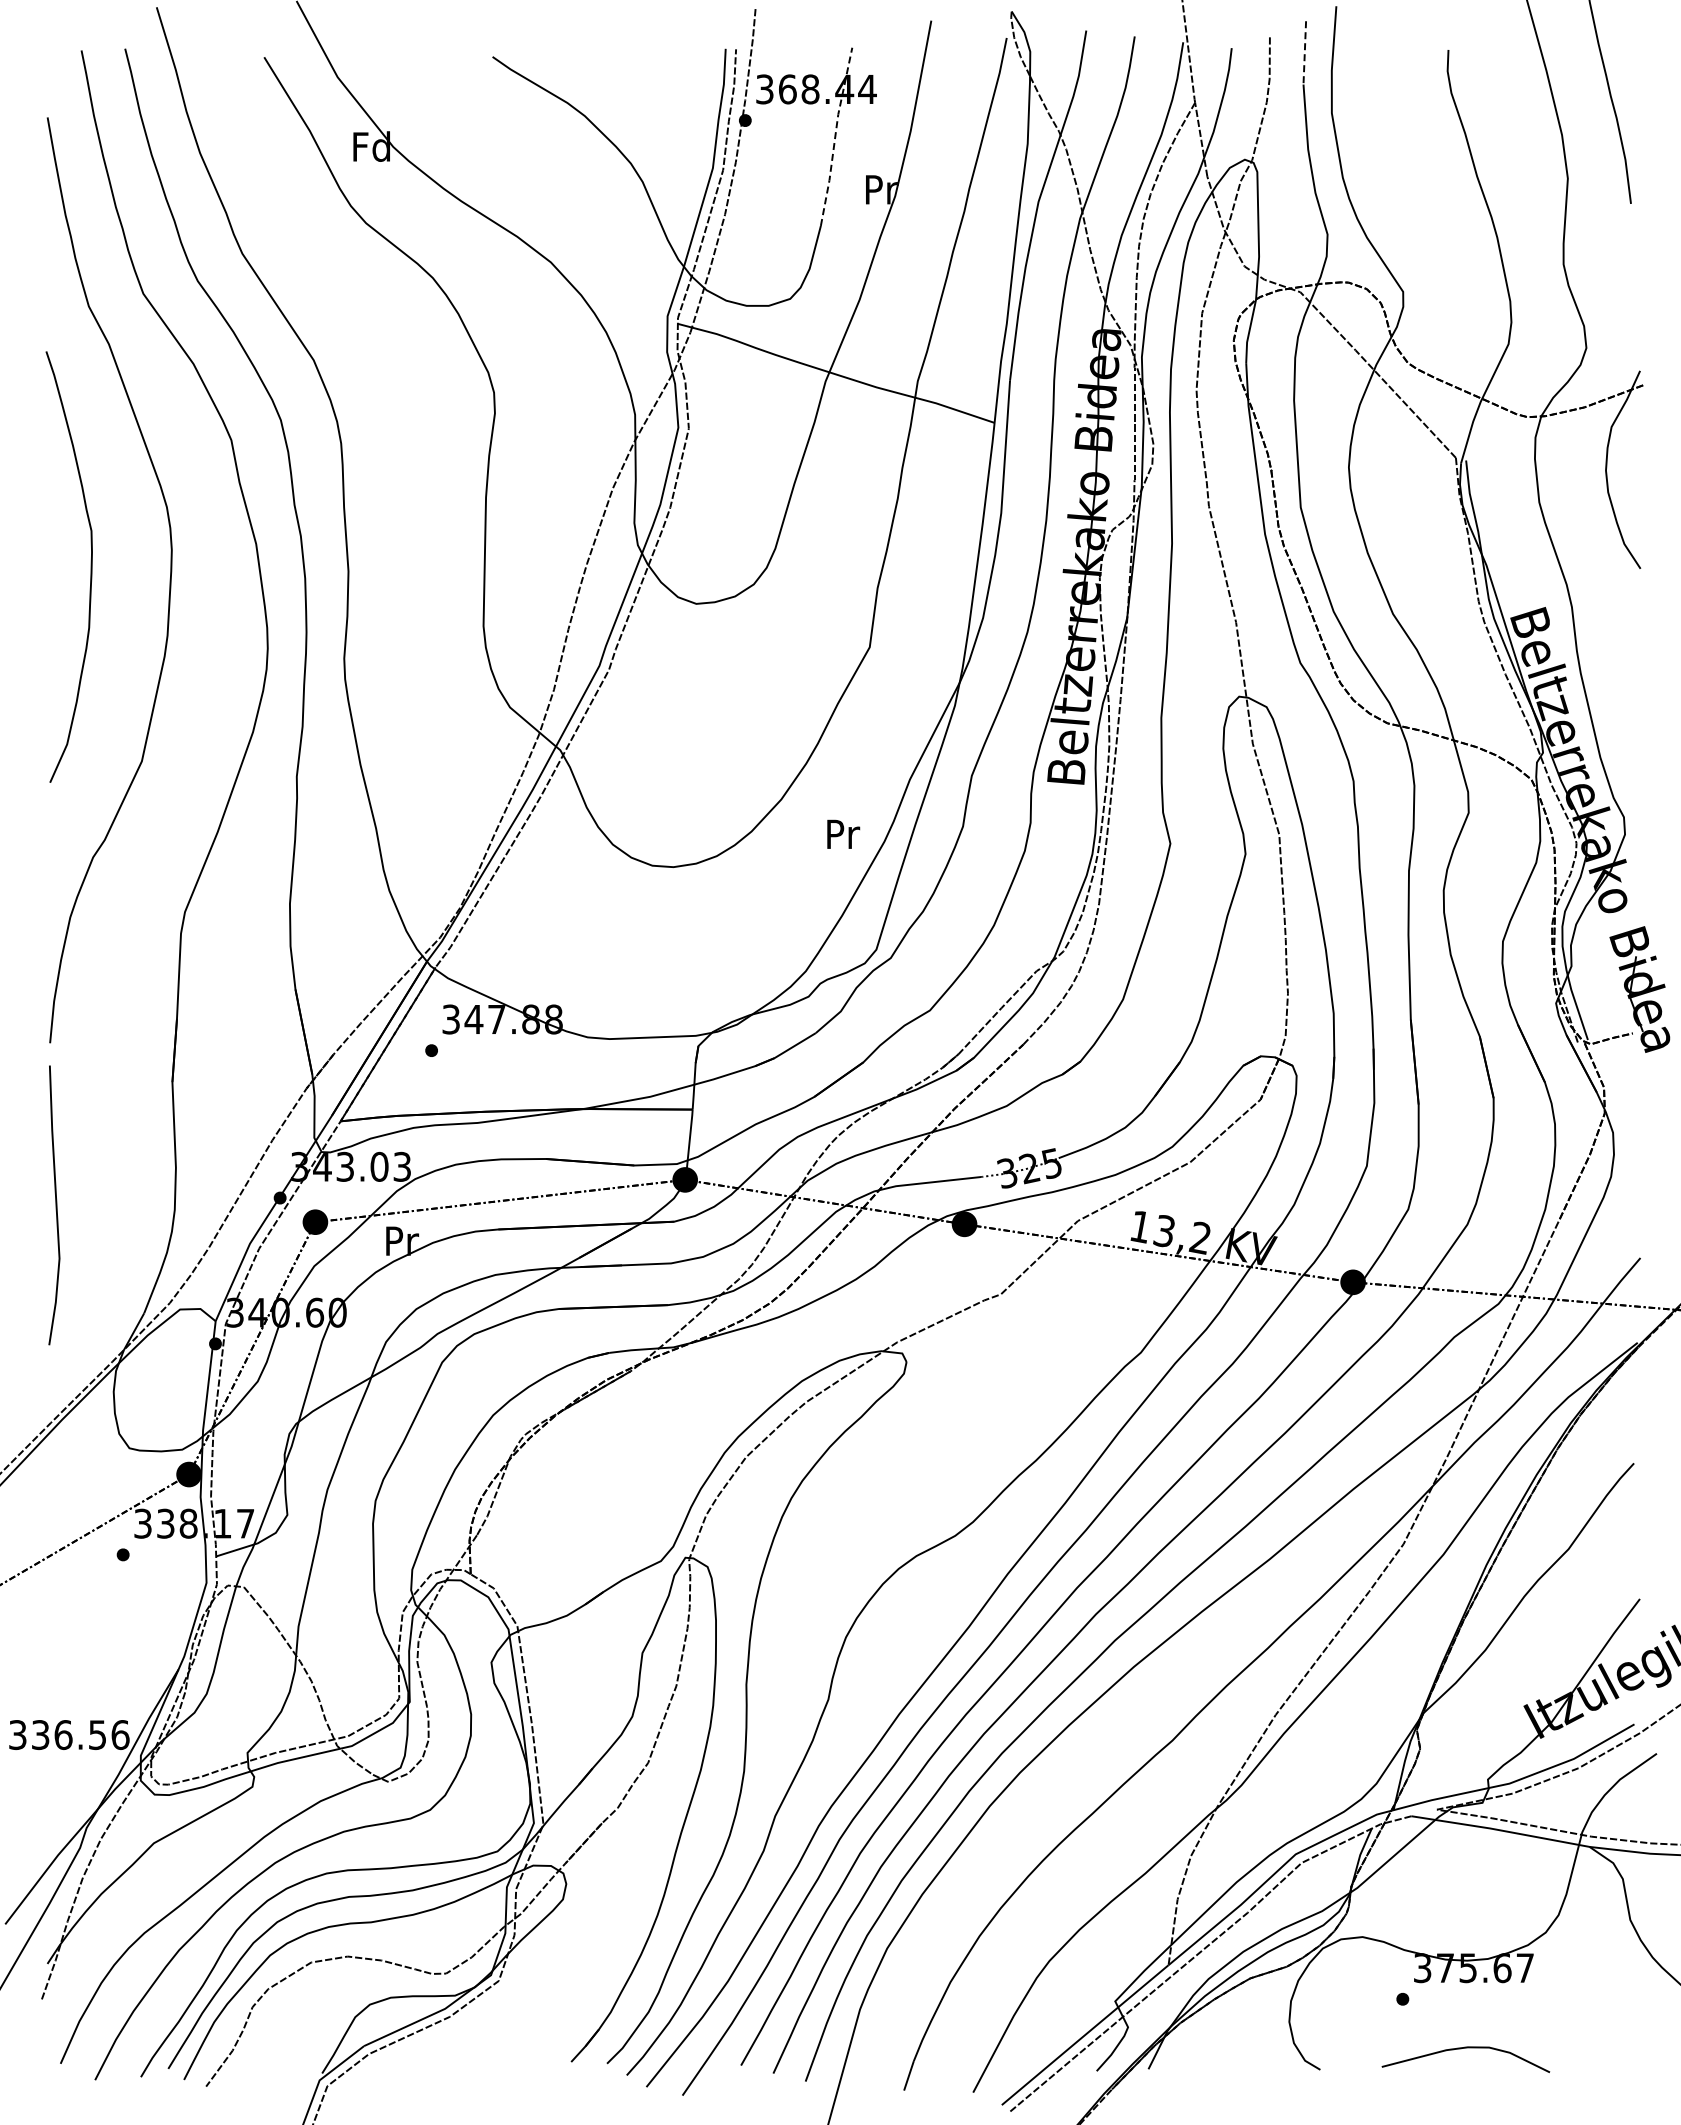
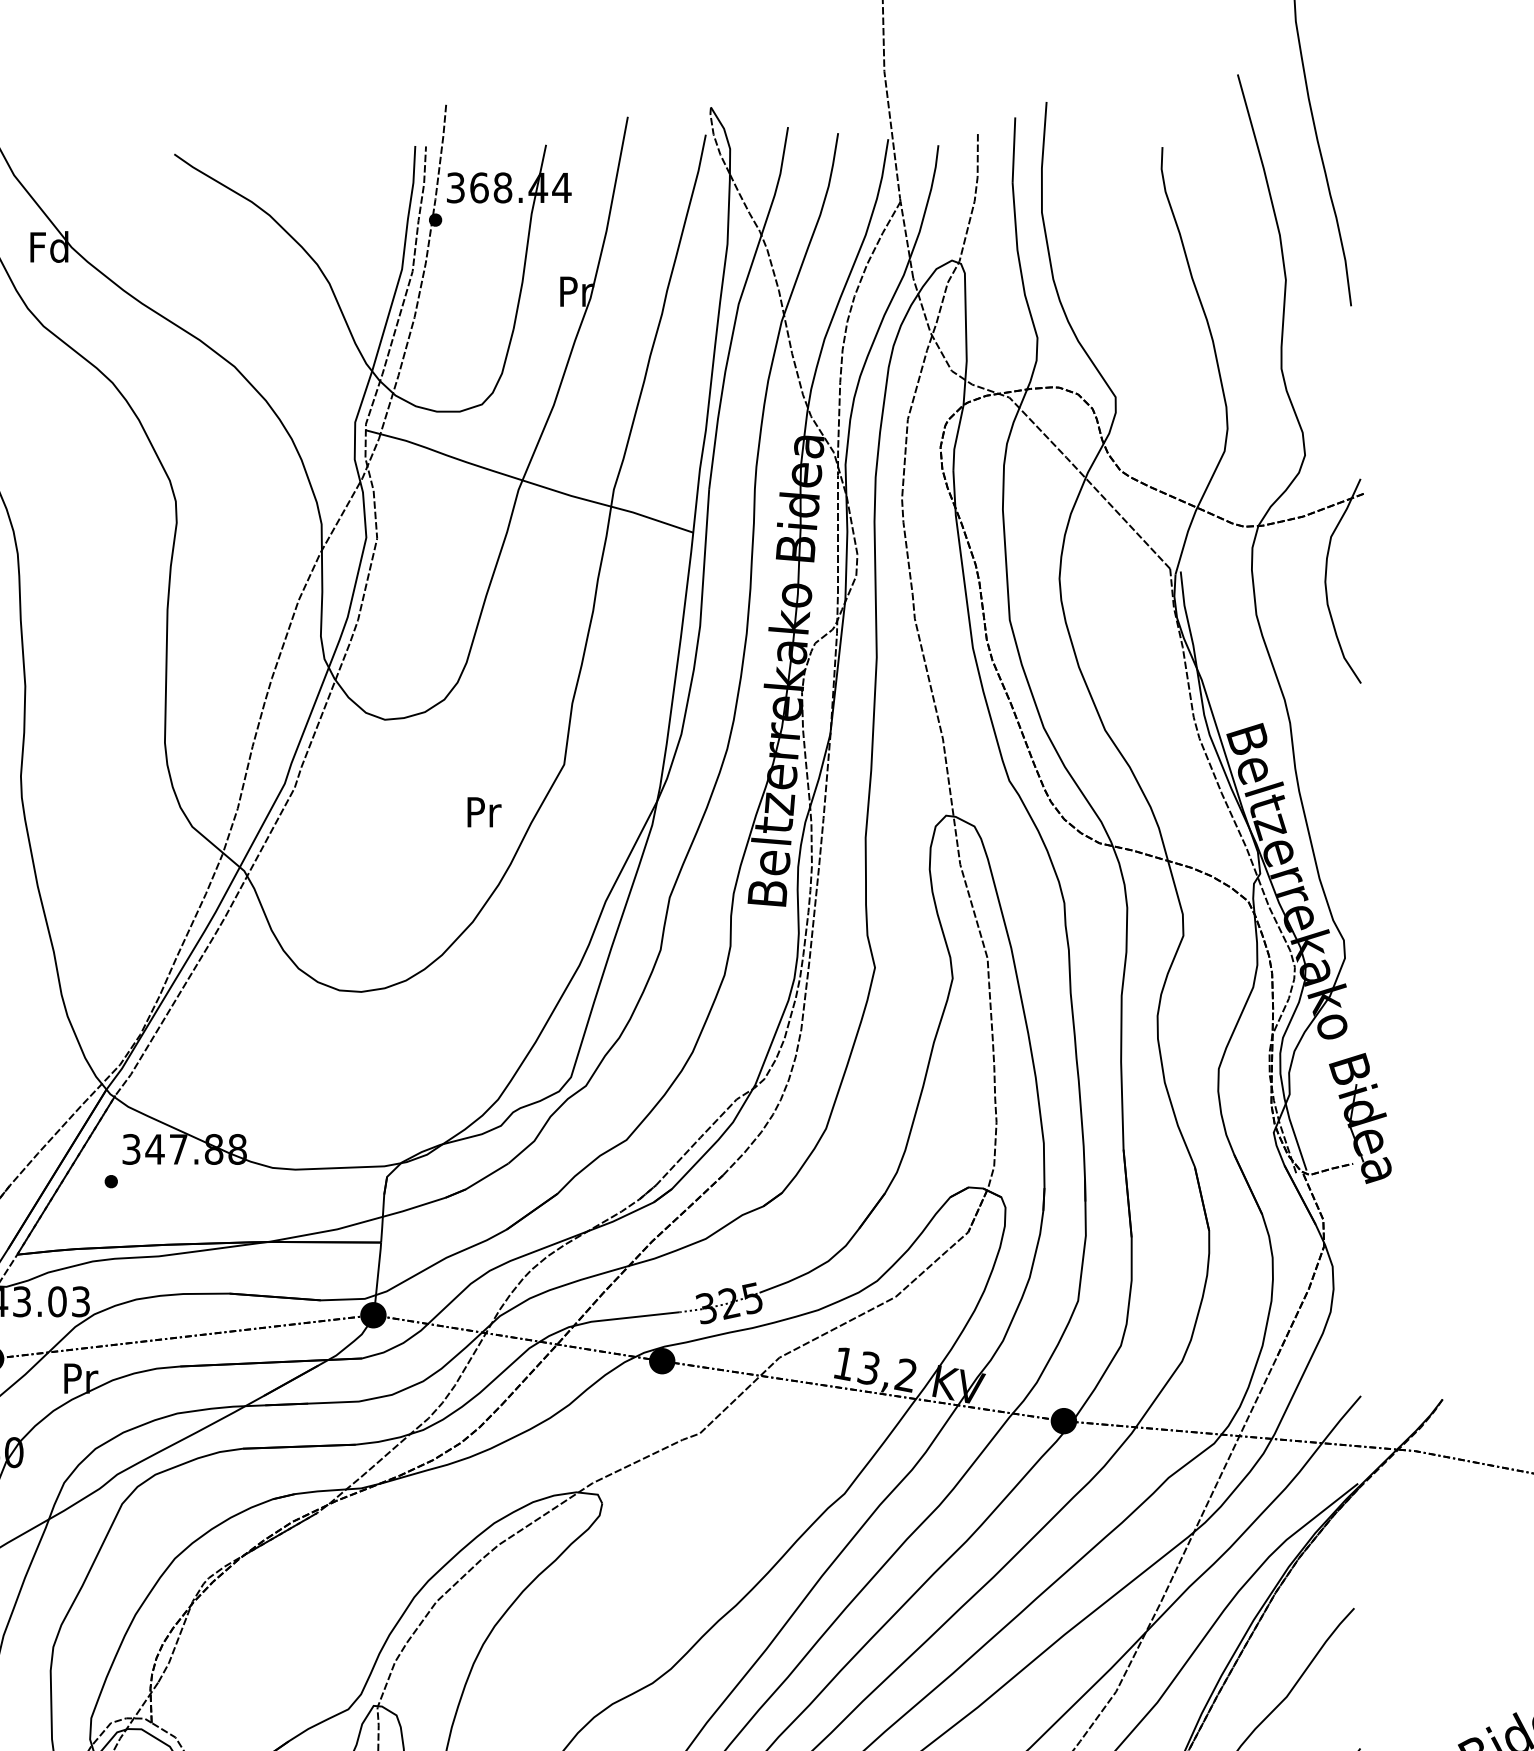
line: (1304, 52) -> (1013, 149), dashed -> solid
line: (835, 136) -> (528, 236), dashed -> solid
text: (843, 833) -> (484, 811), moved

